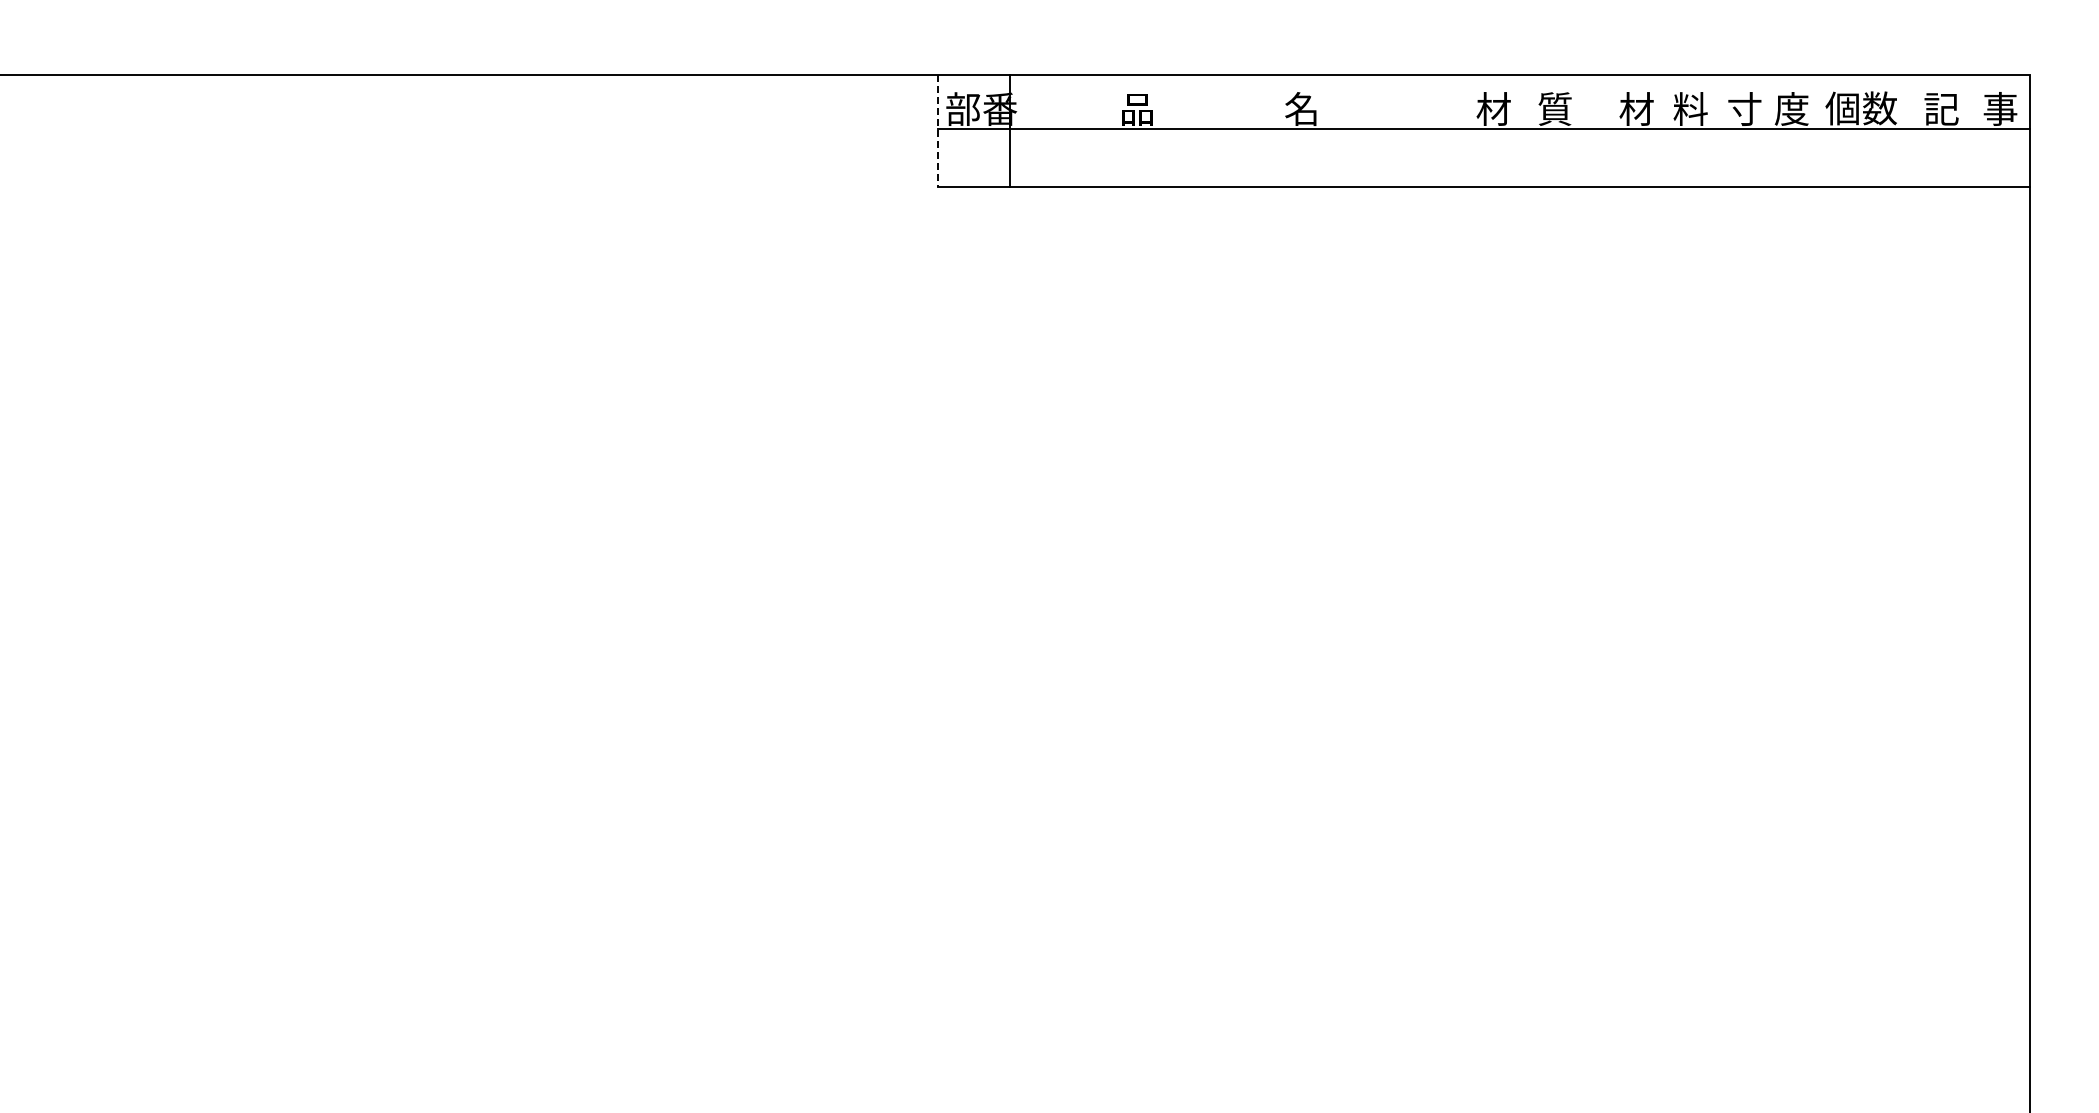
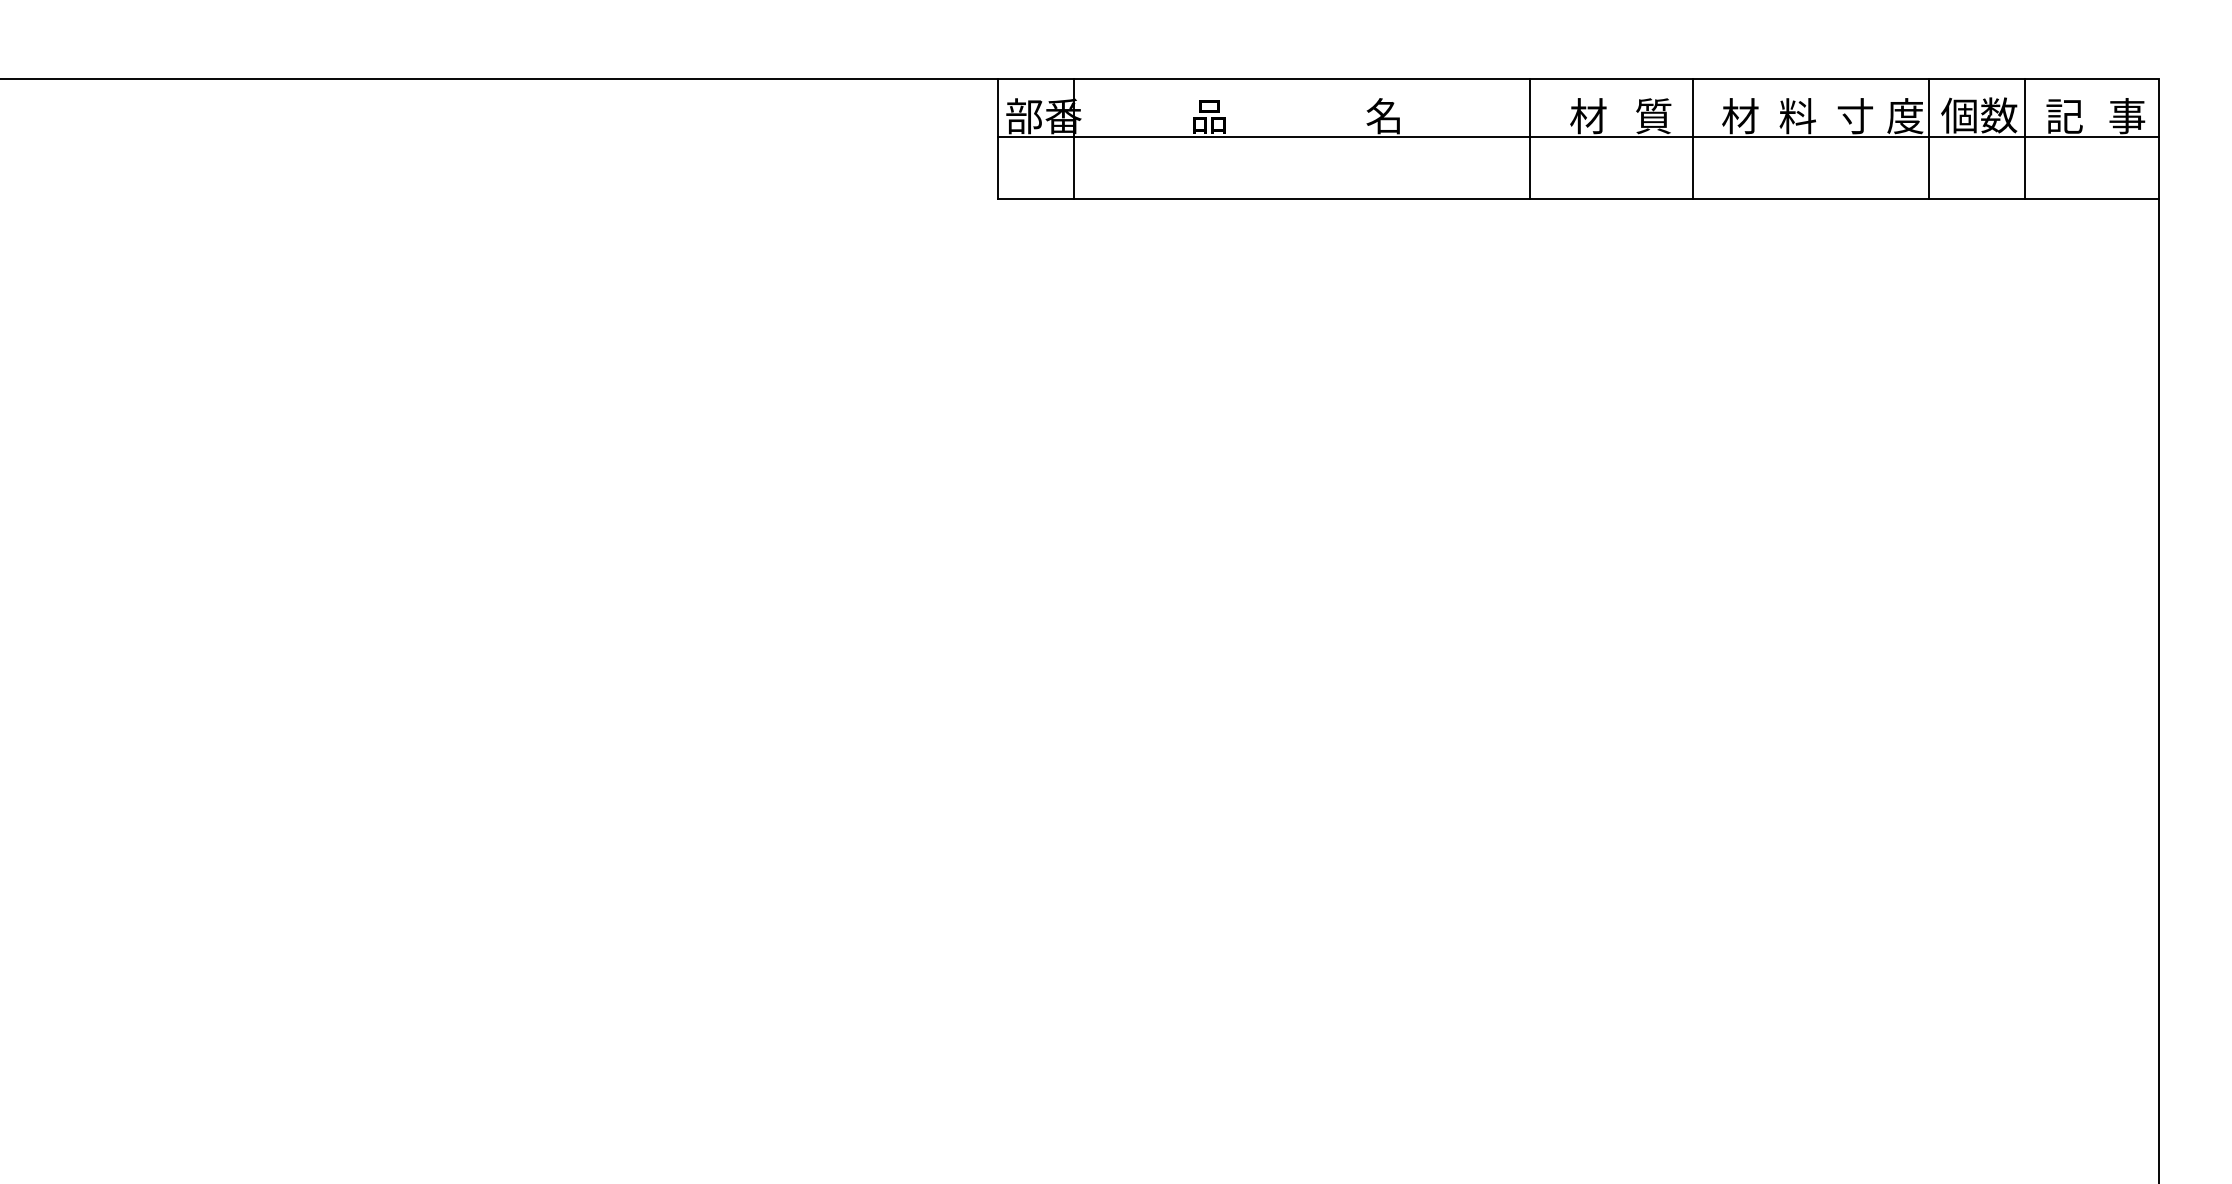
line: (1439, 130) -> (1530, 138), added
line: (1592, 130) -> (1693, 138), added
line: (1813, 130) -> (1928, 138), added
line: (1903, 130) -> (2024, 138), added
line: (938, 131) -> (997, 140), dashed -> solid

